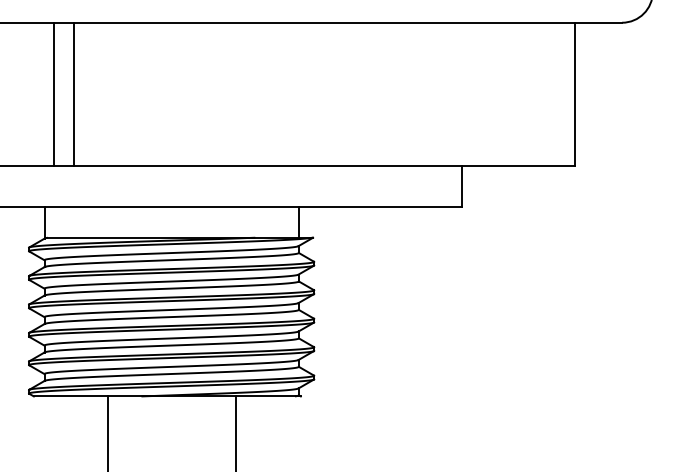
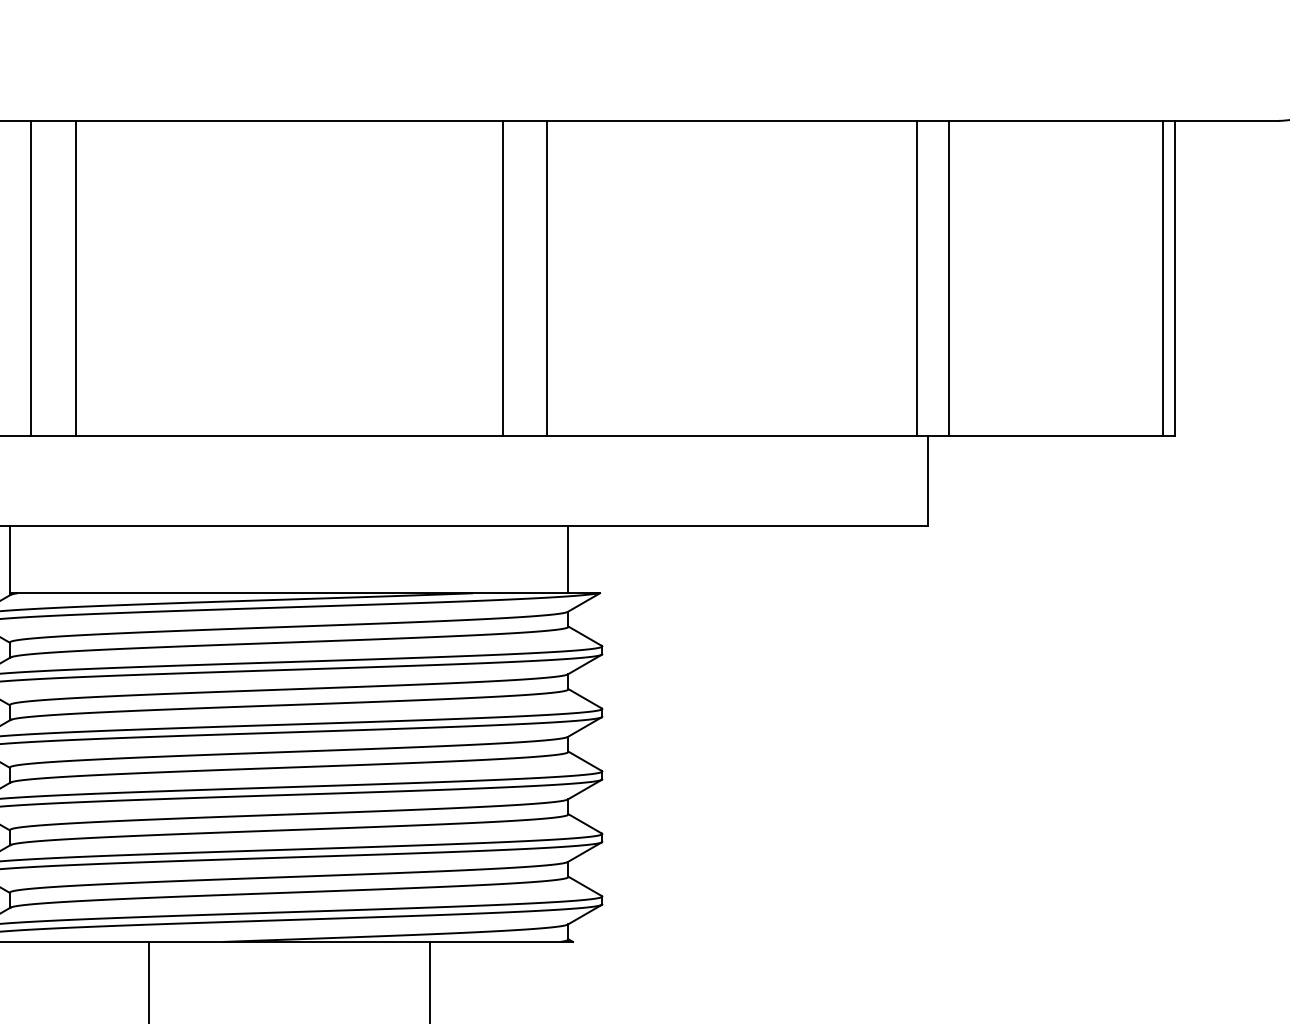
line: (268, 94) -> (502, 278), added
line: (289, 94) -> (548, 278), added
line: (457, 94) -> (917, 278), added
line: (472, 94) -> (950, 278), added
line: (569, 94) -> (1163, 278), added

